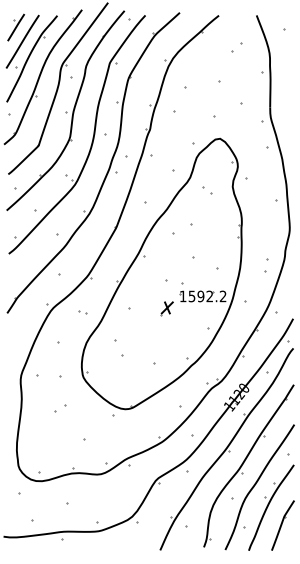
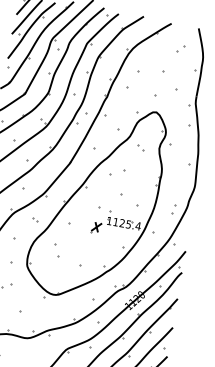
text: (207, 296) -> (127, 224), 1592.2 -> 1125.4

